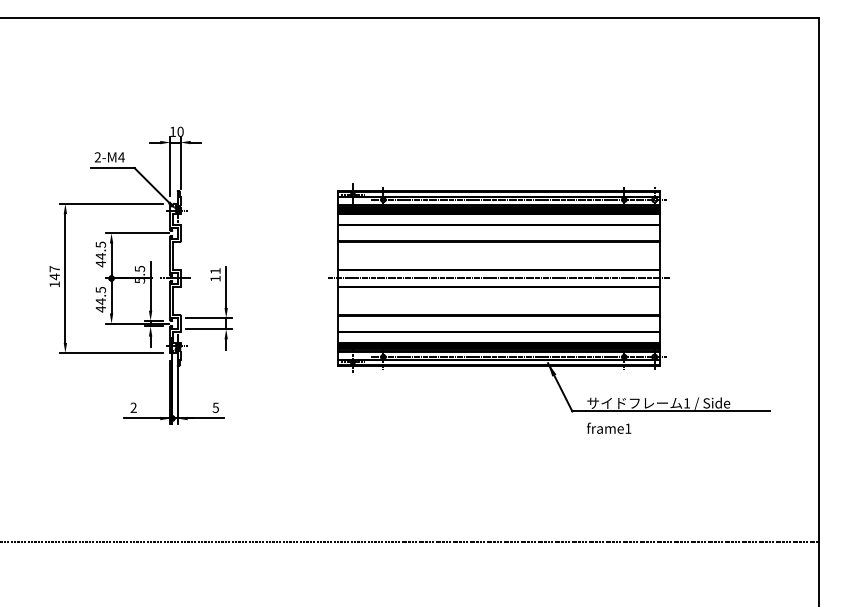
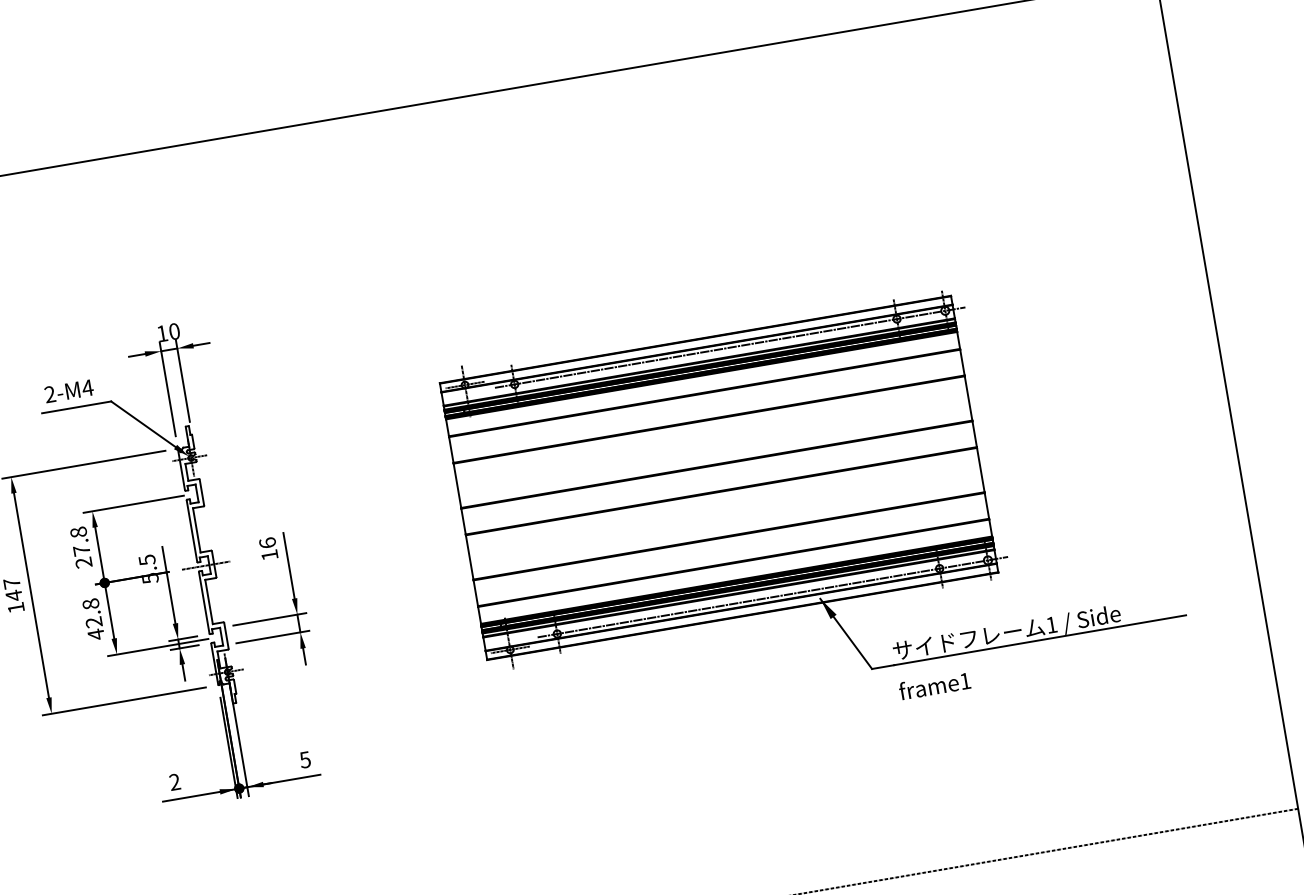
text: (100, 254) -> (80, 547), 44.5 -> 27.8
text: (215, 270) -> (267, 542), 11 -> 16
line: (498, 278) -> (718, 478), removed
text: (100, 295) -> (91, 612), 44.5 -> 42.8

